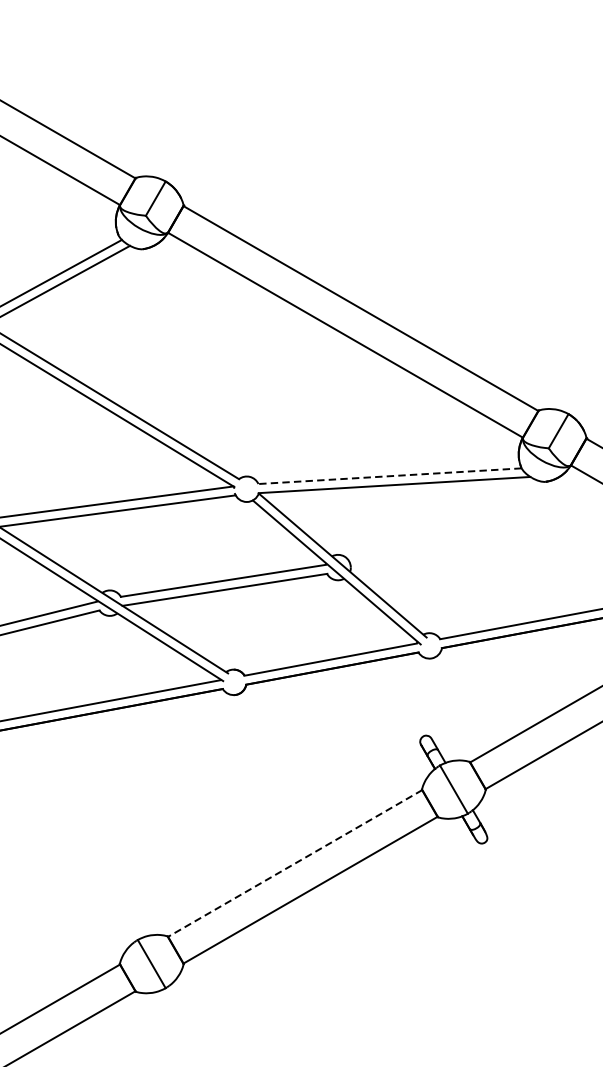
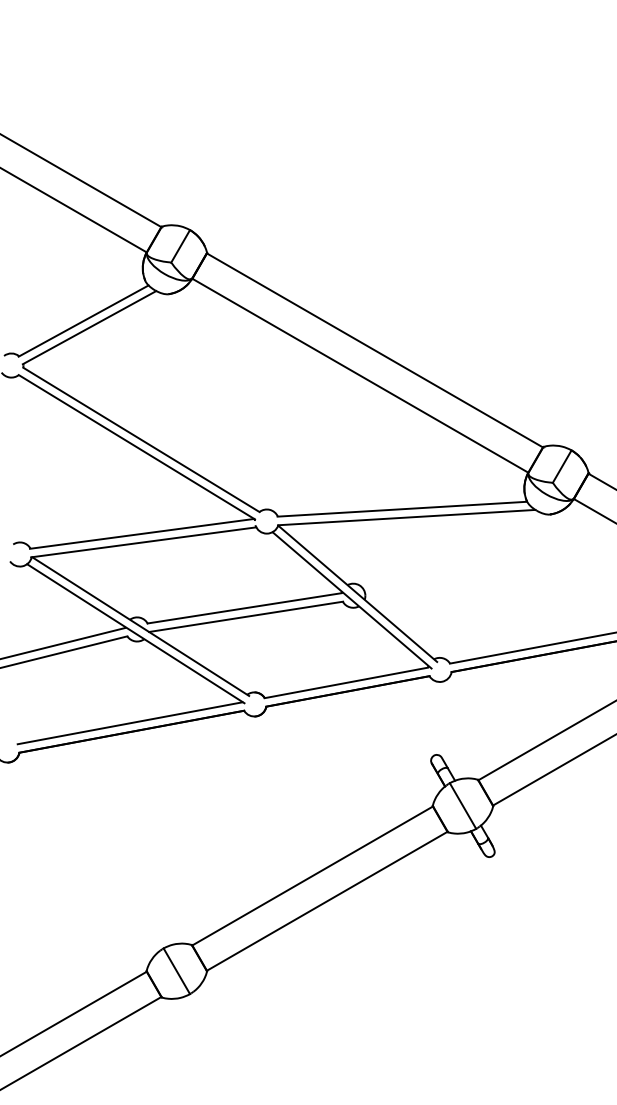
line: (390, 476) -> (402, 509), dashed -> solid
line: (295, 864) -> (312, 876), dashed -> solid

